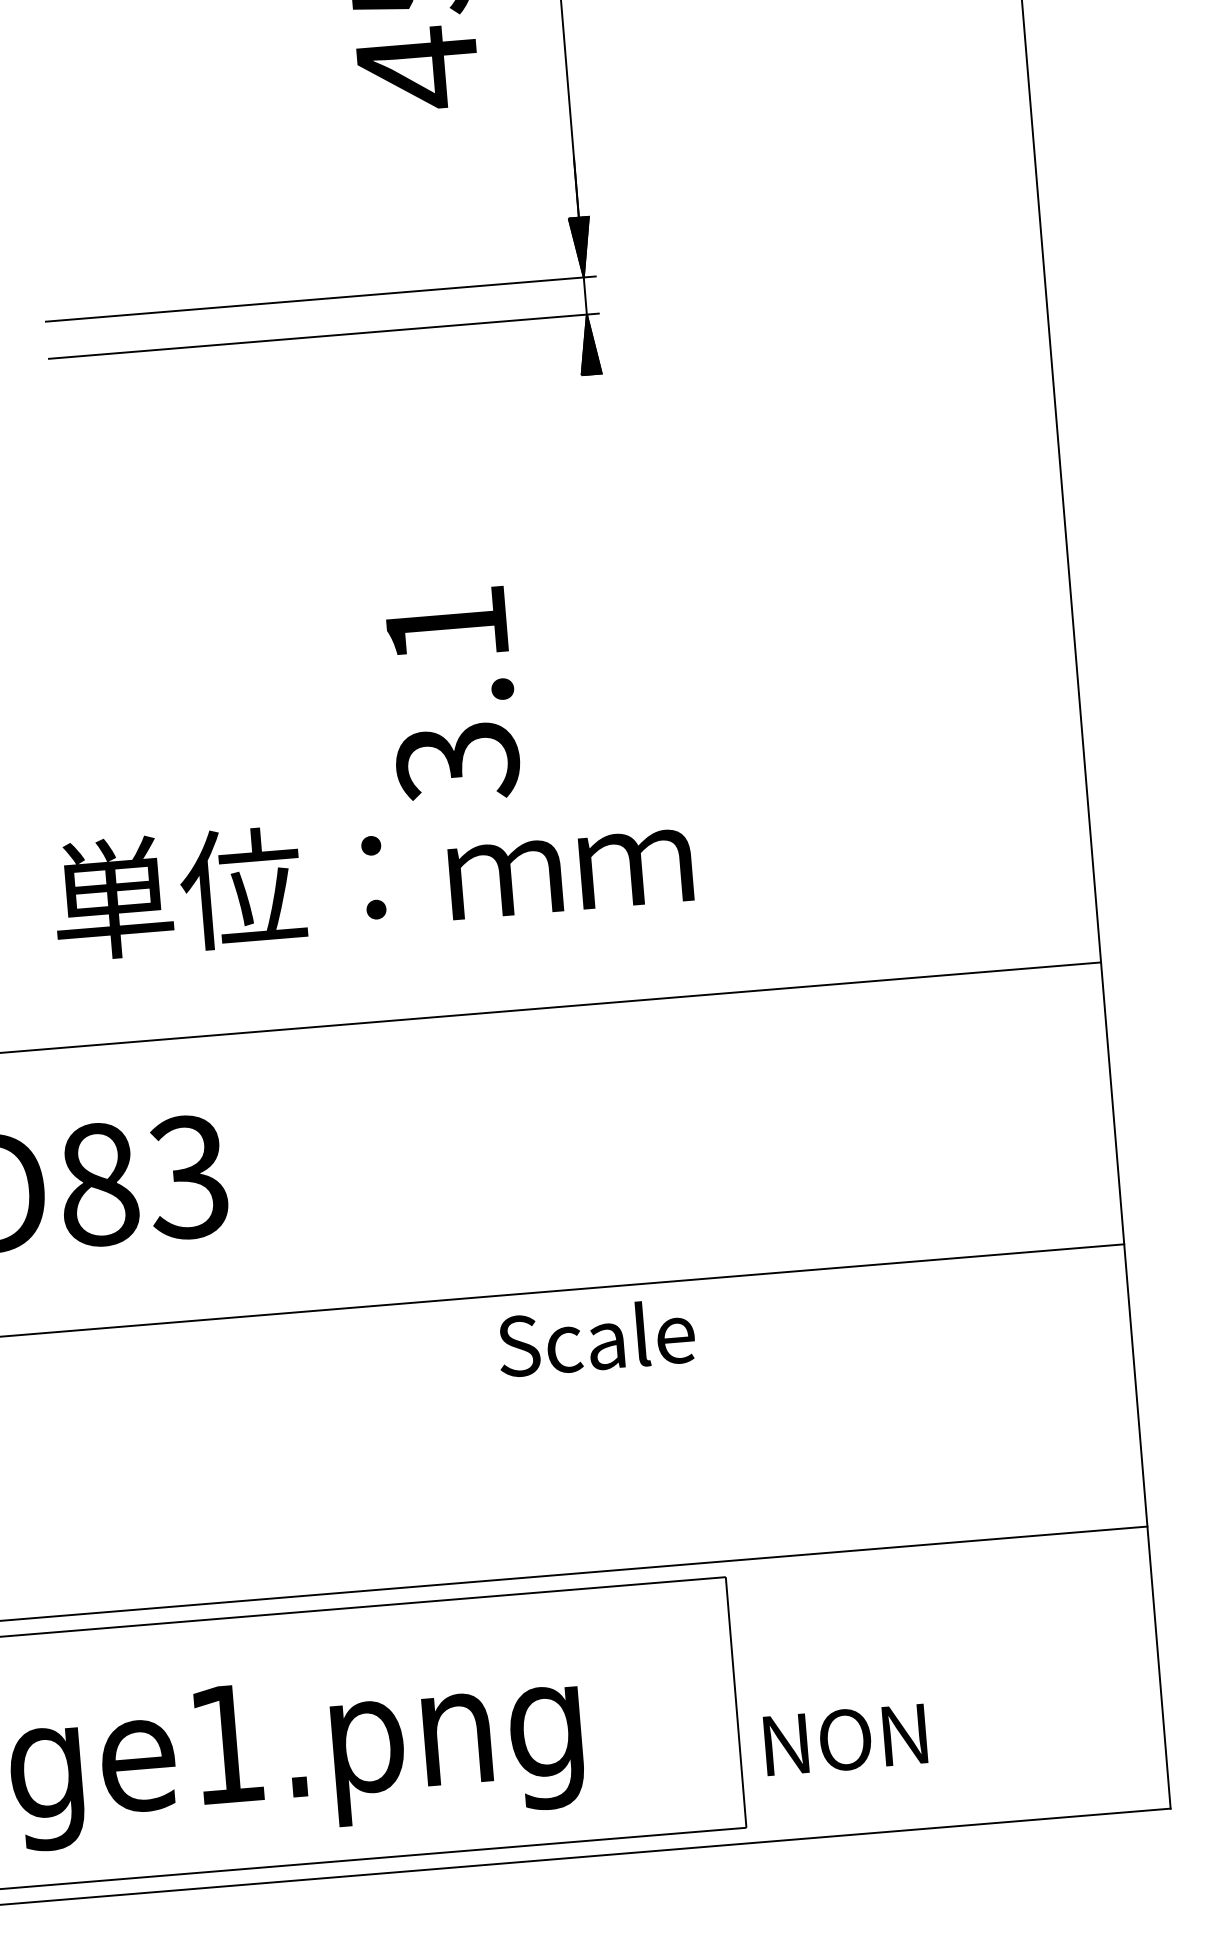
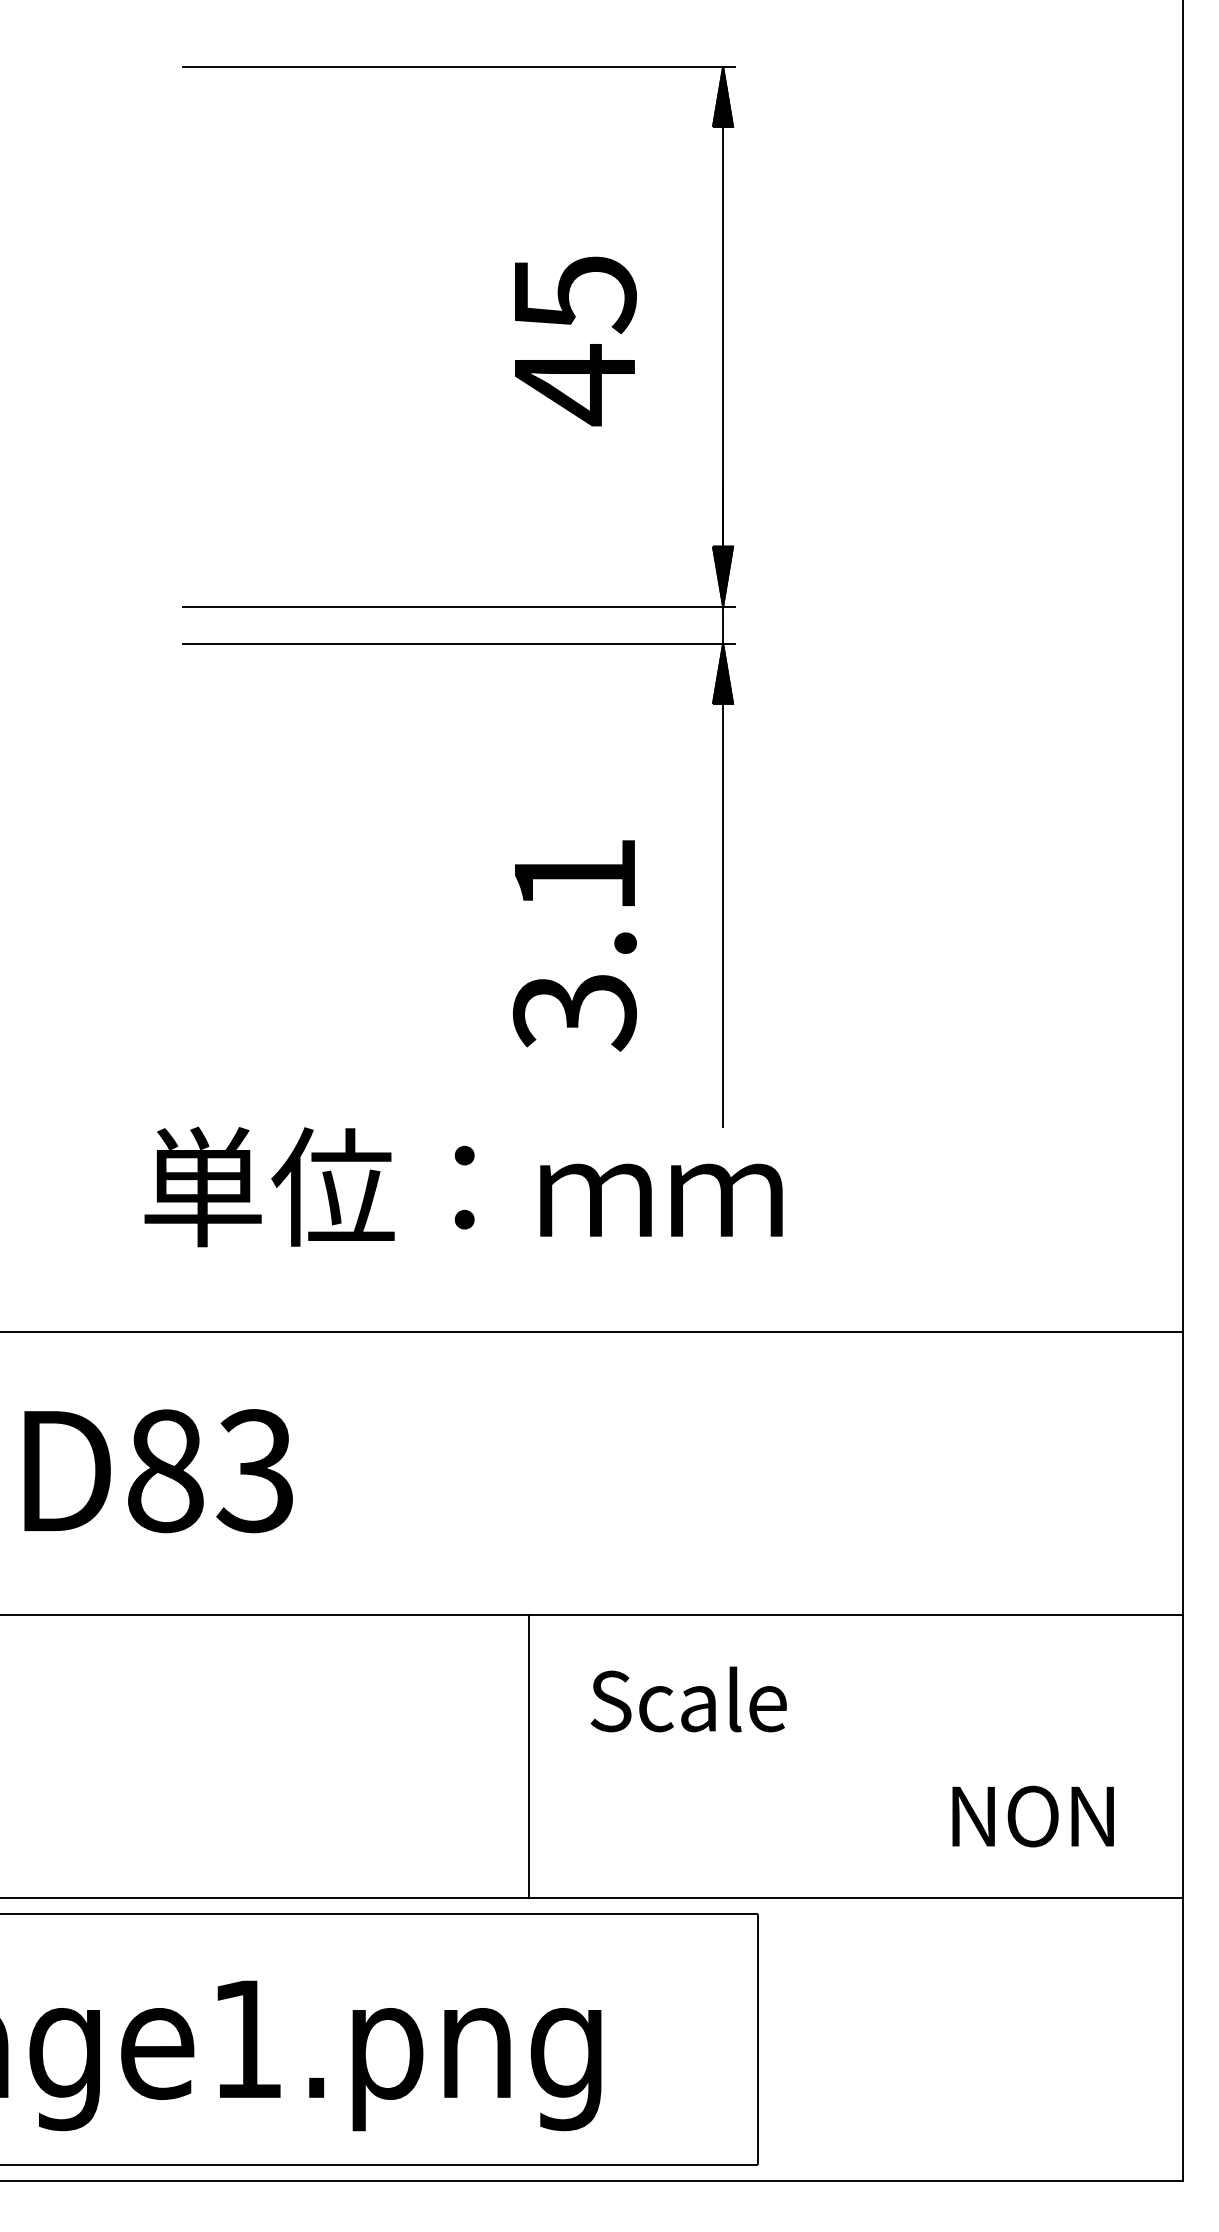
line: (609, 584) -> (723, 914), added
text: (451, 695) -> (574, 945), moved
text: (596, 1337) -> (688, 1699), moved
line: (483, 1438) -> (528, 1755), added
text: (844, 1739) -> (1032, 1816), moved

